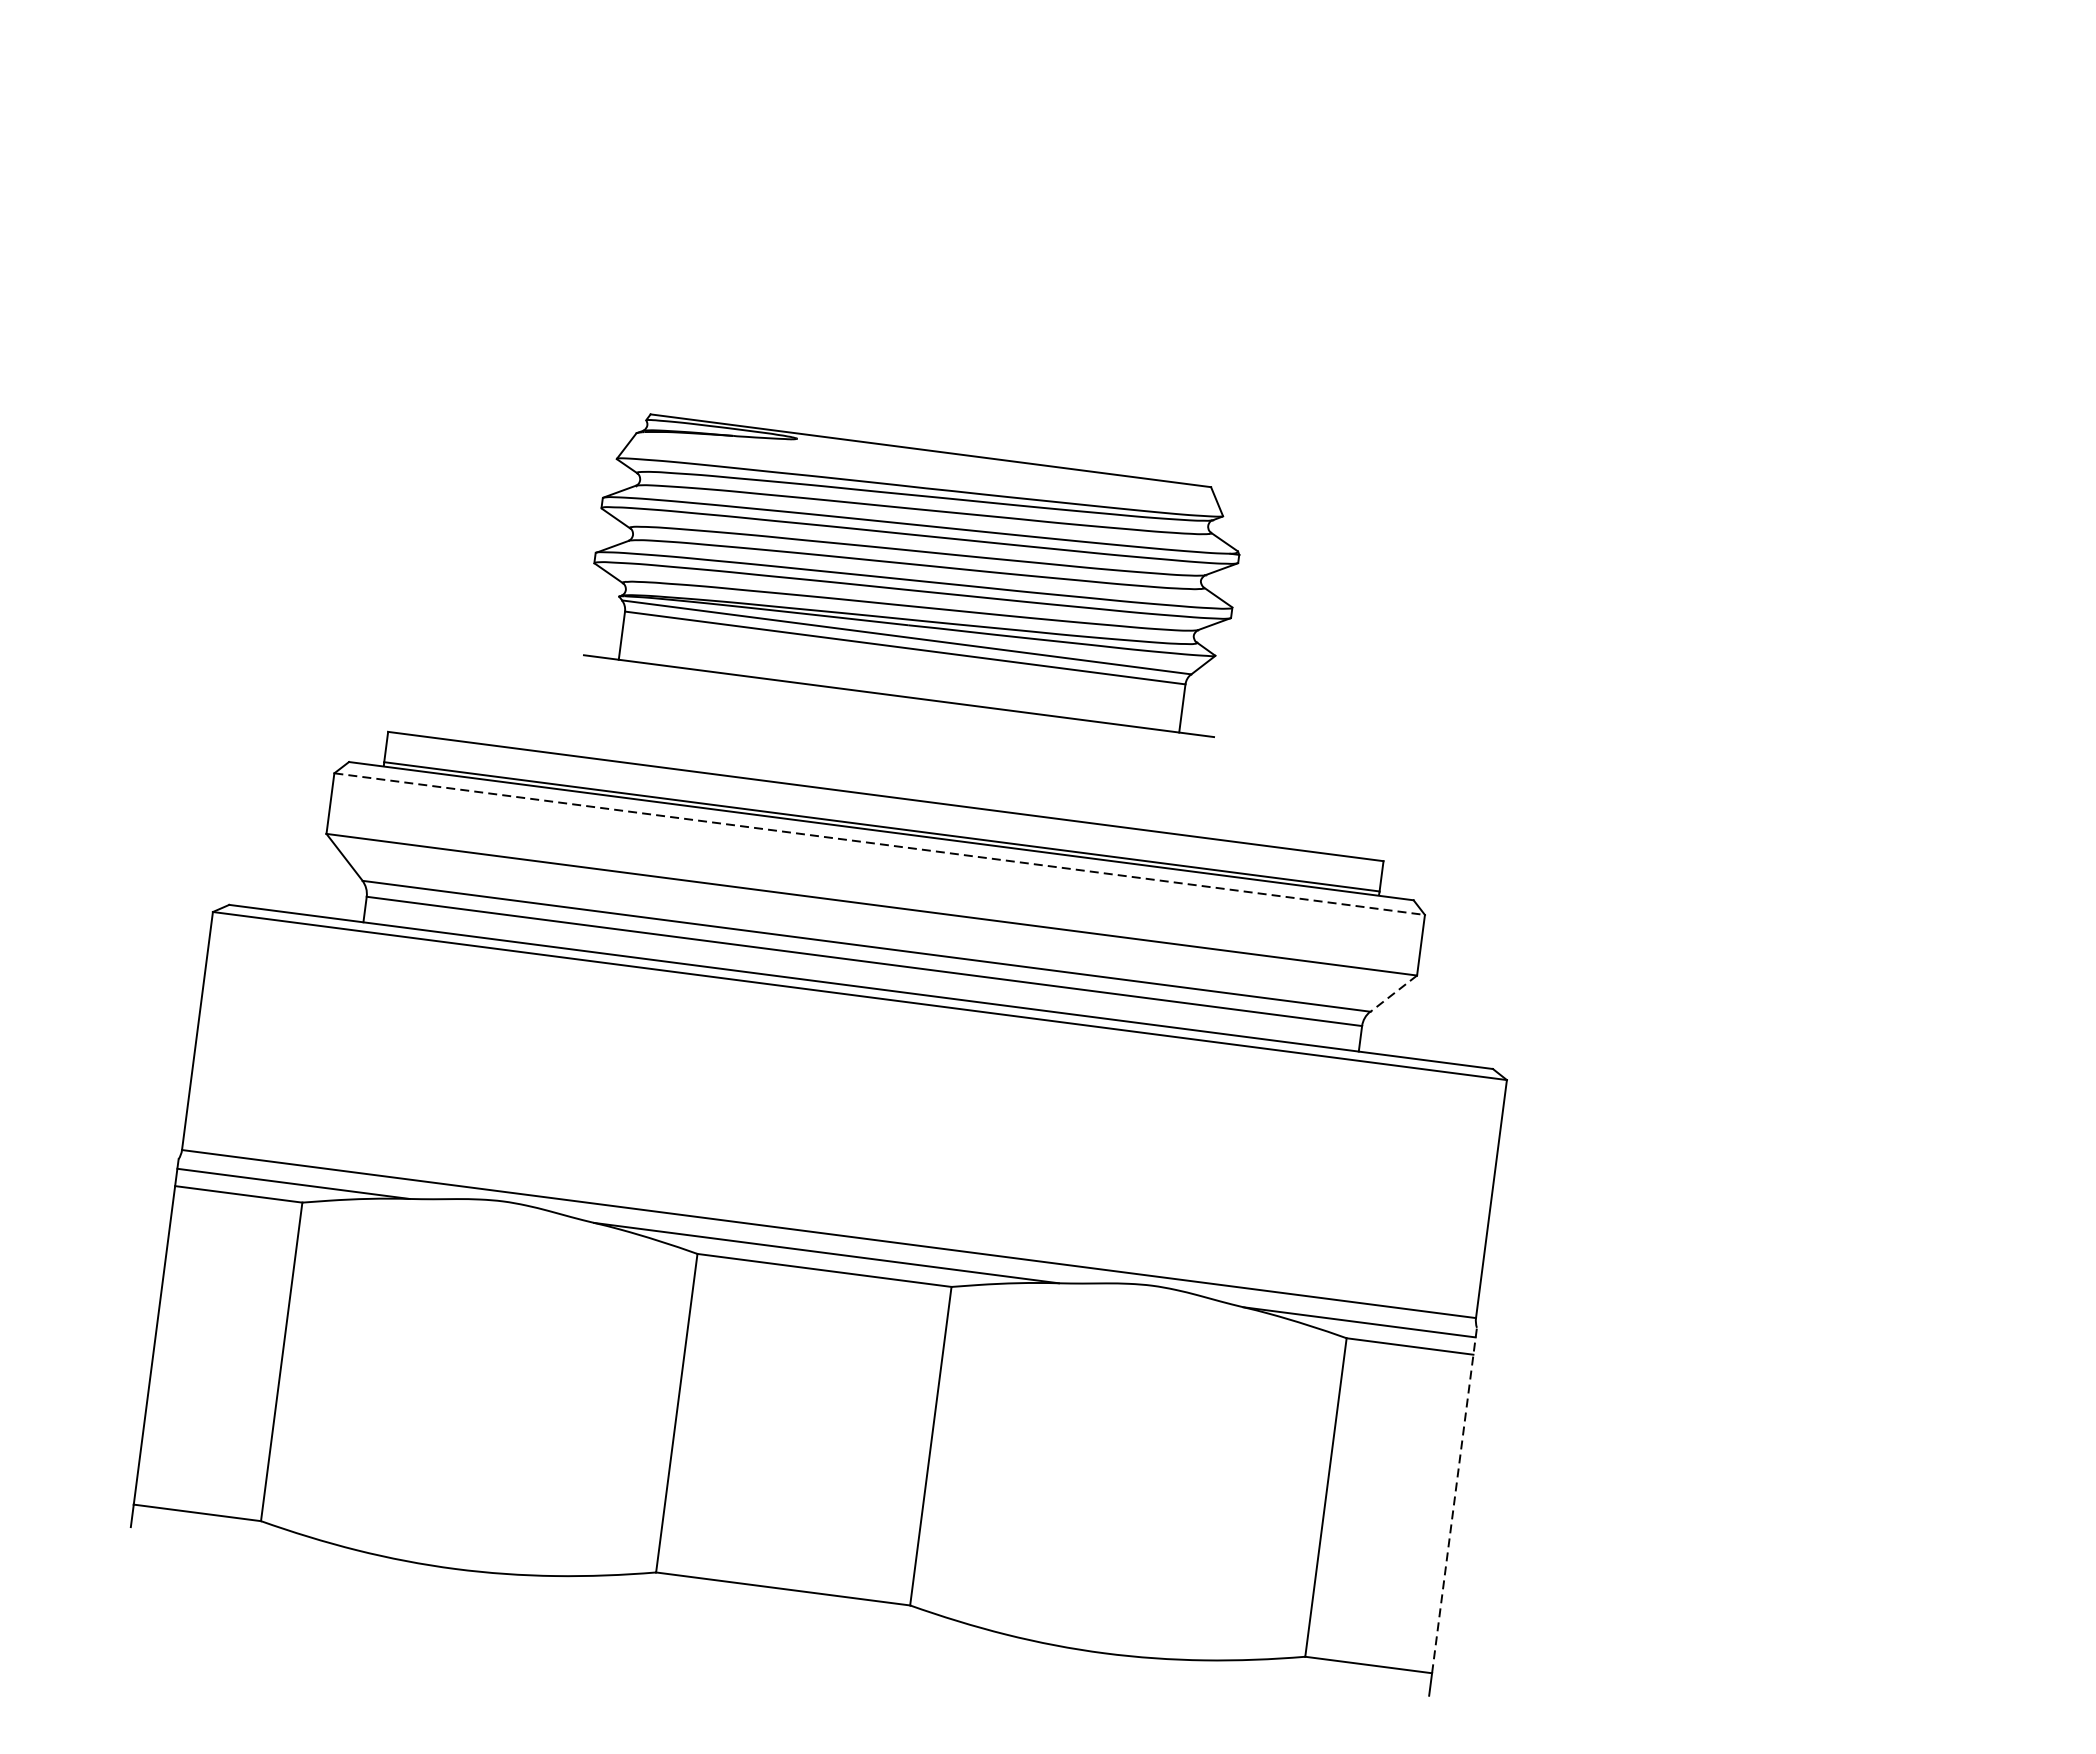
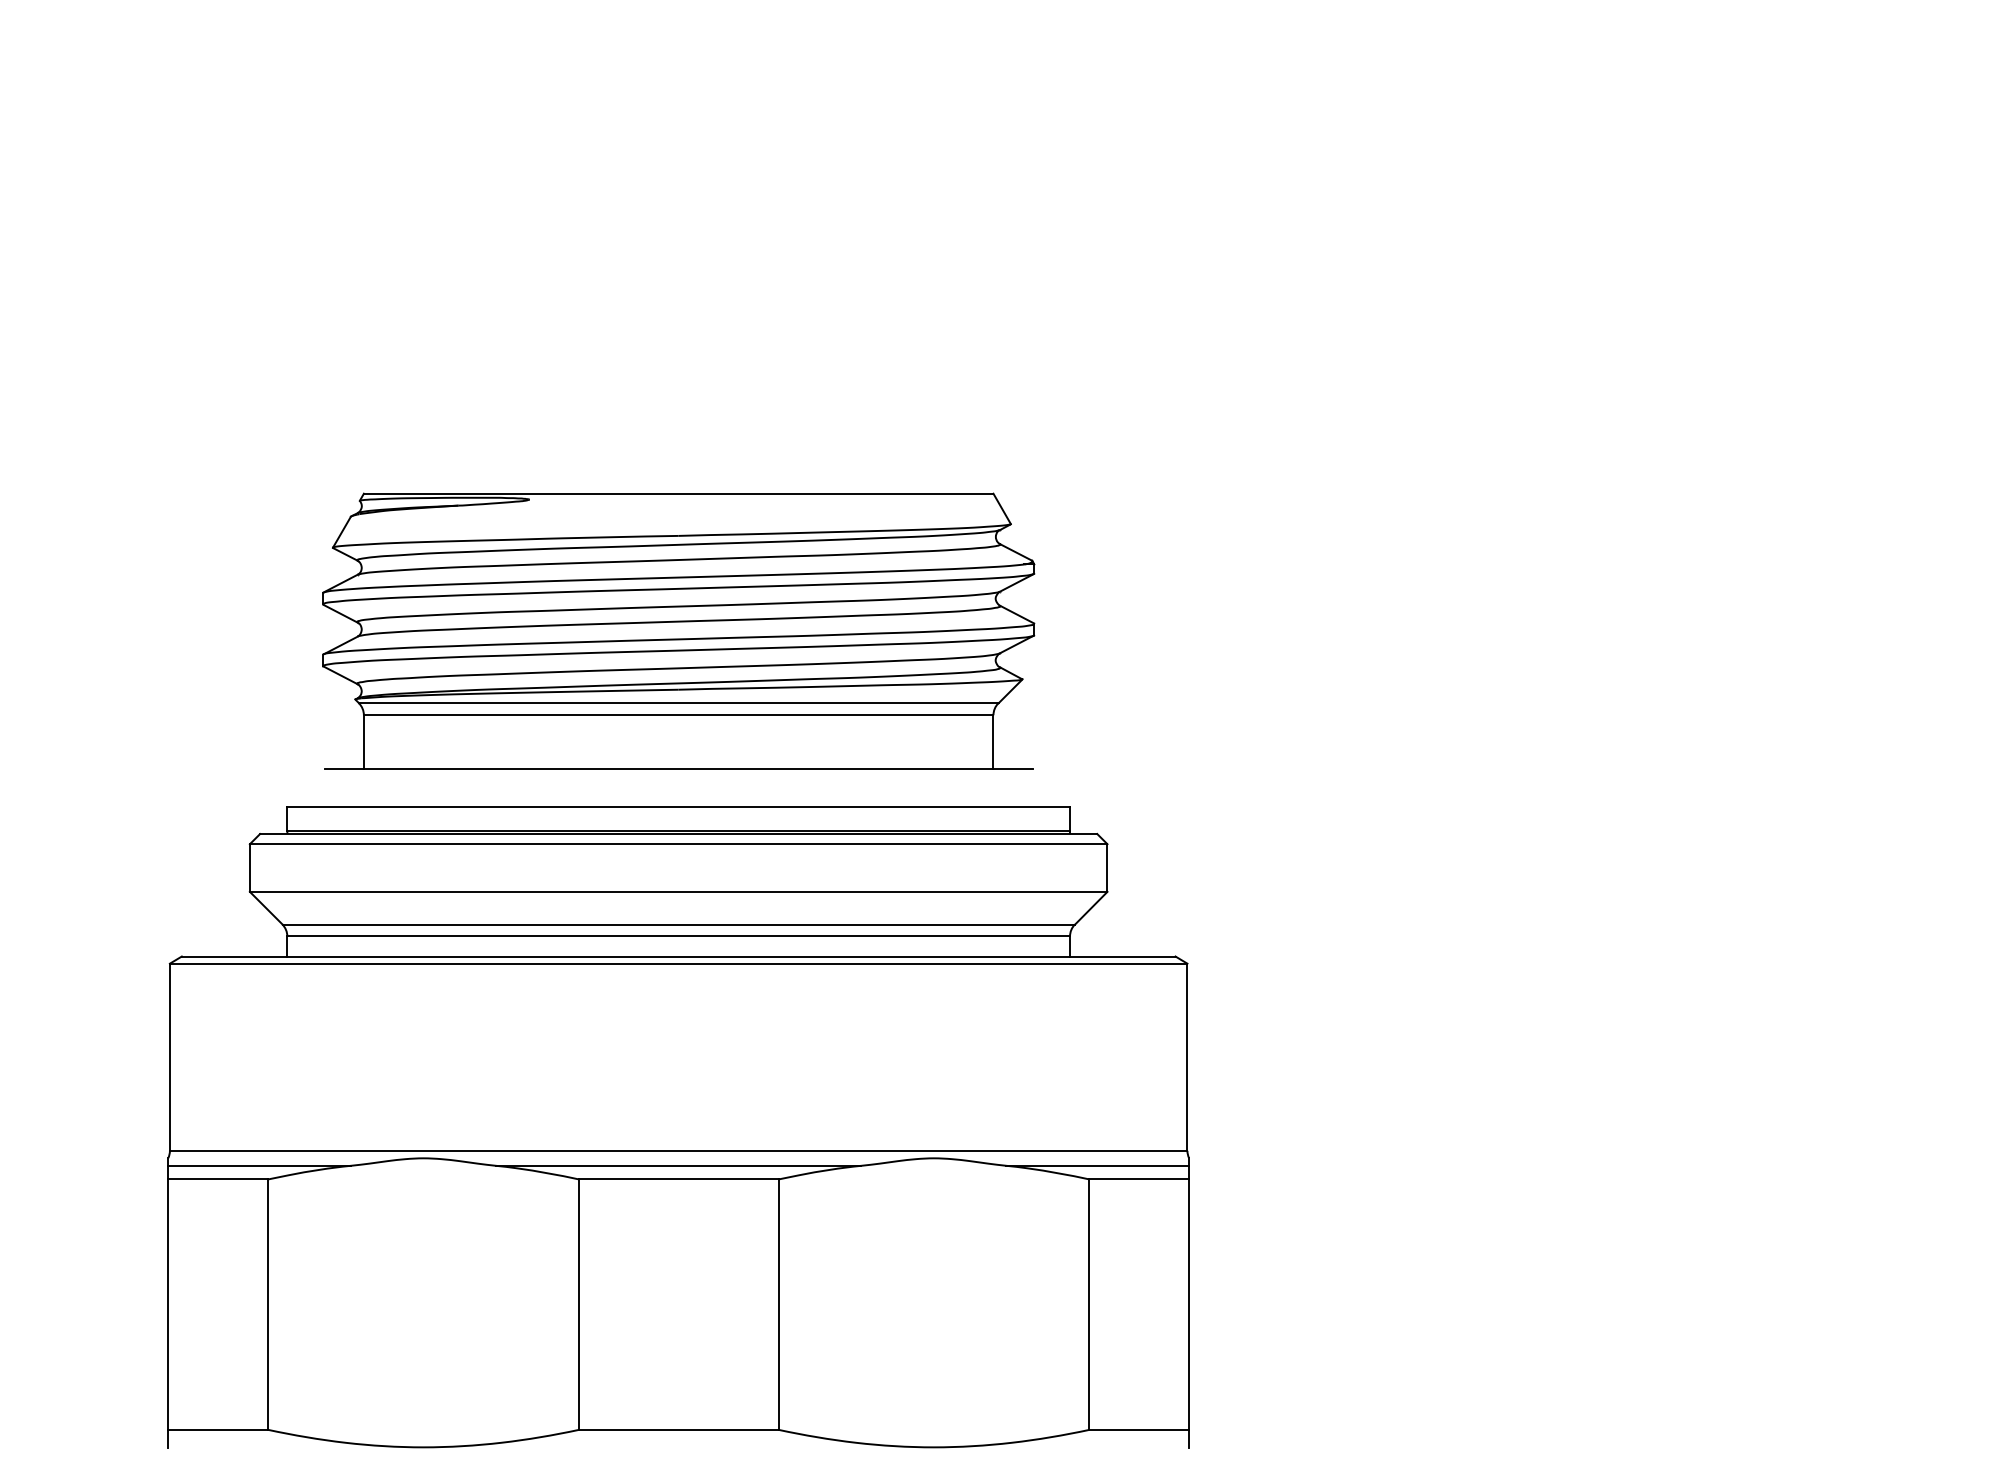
part: (914, 572) -> (678, 630), size x1.43
line: (879, 844) -> (678, 844), dashed -> solid
line: (1394, 994) -> (1091, 908), dashed -> solid
line: (1454, 1501) -> (1189, 1294), dashed -> solid

